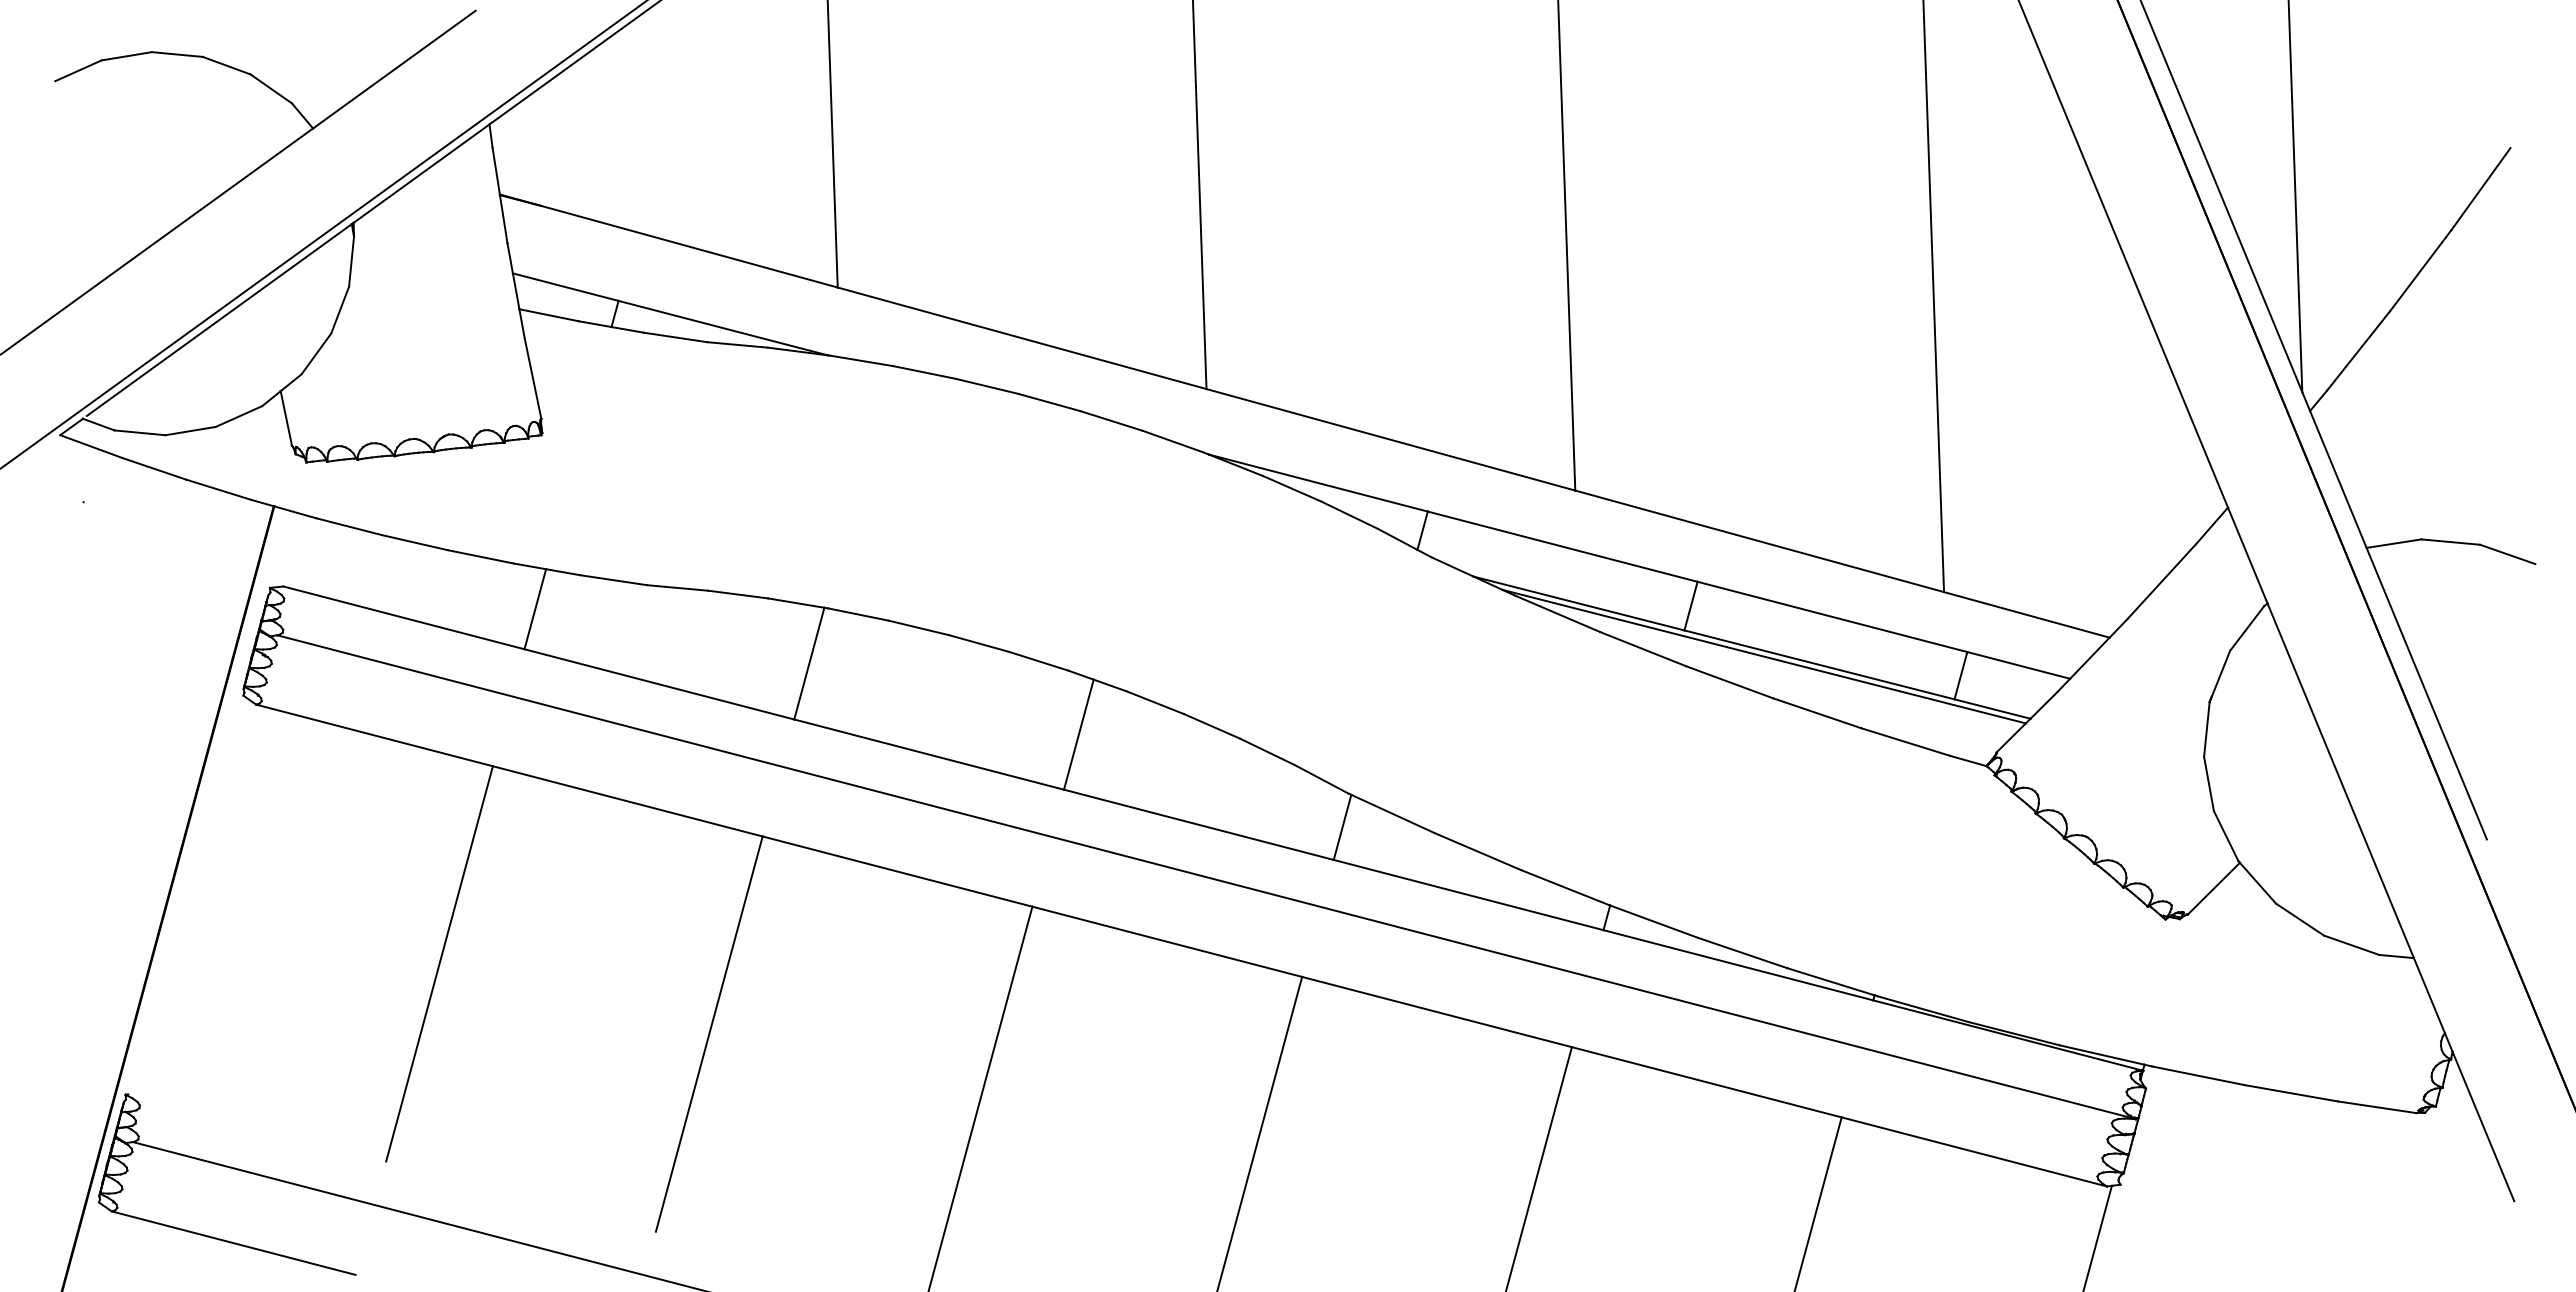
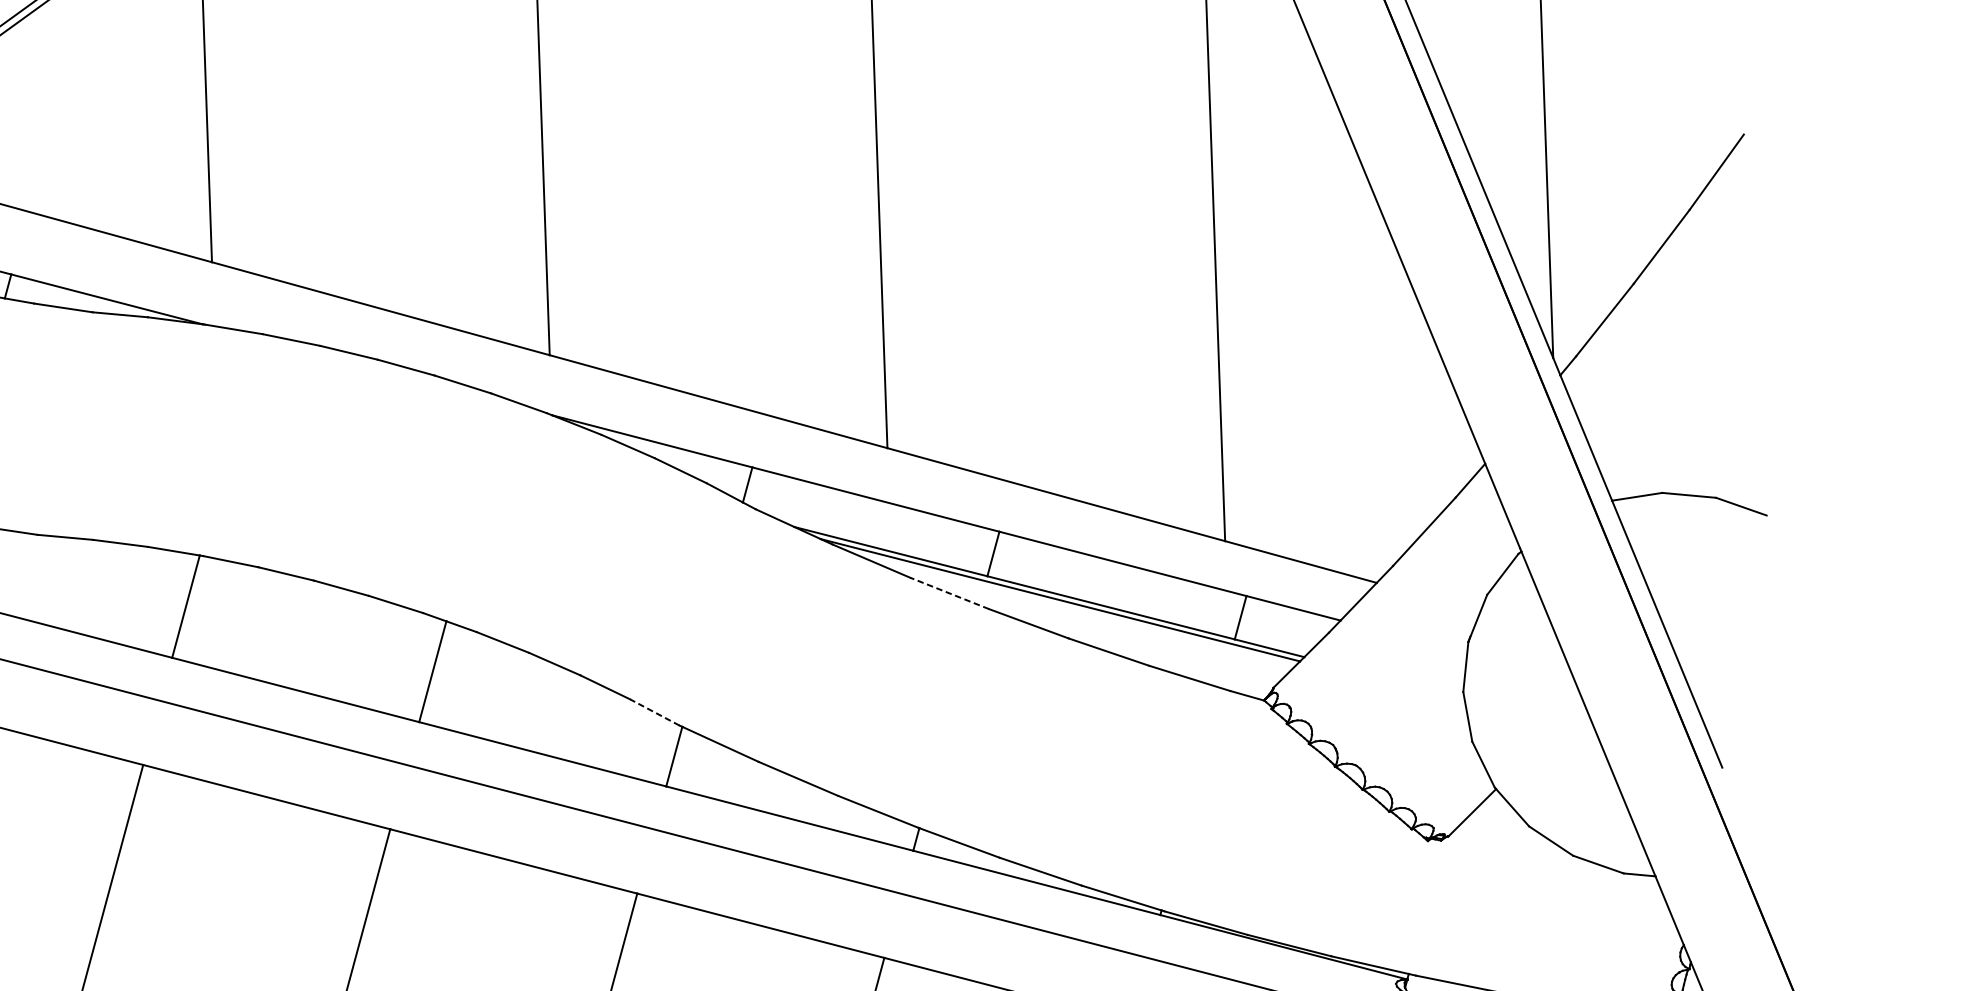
line: (1642, 649) -> (949, 593), solid -> dashed
line: (1321, 779) -> (655, 712), solid -> dashed

